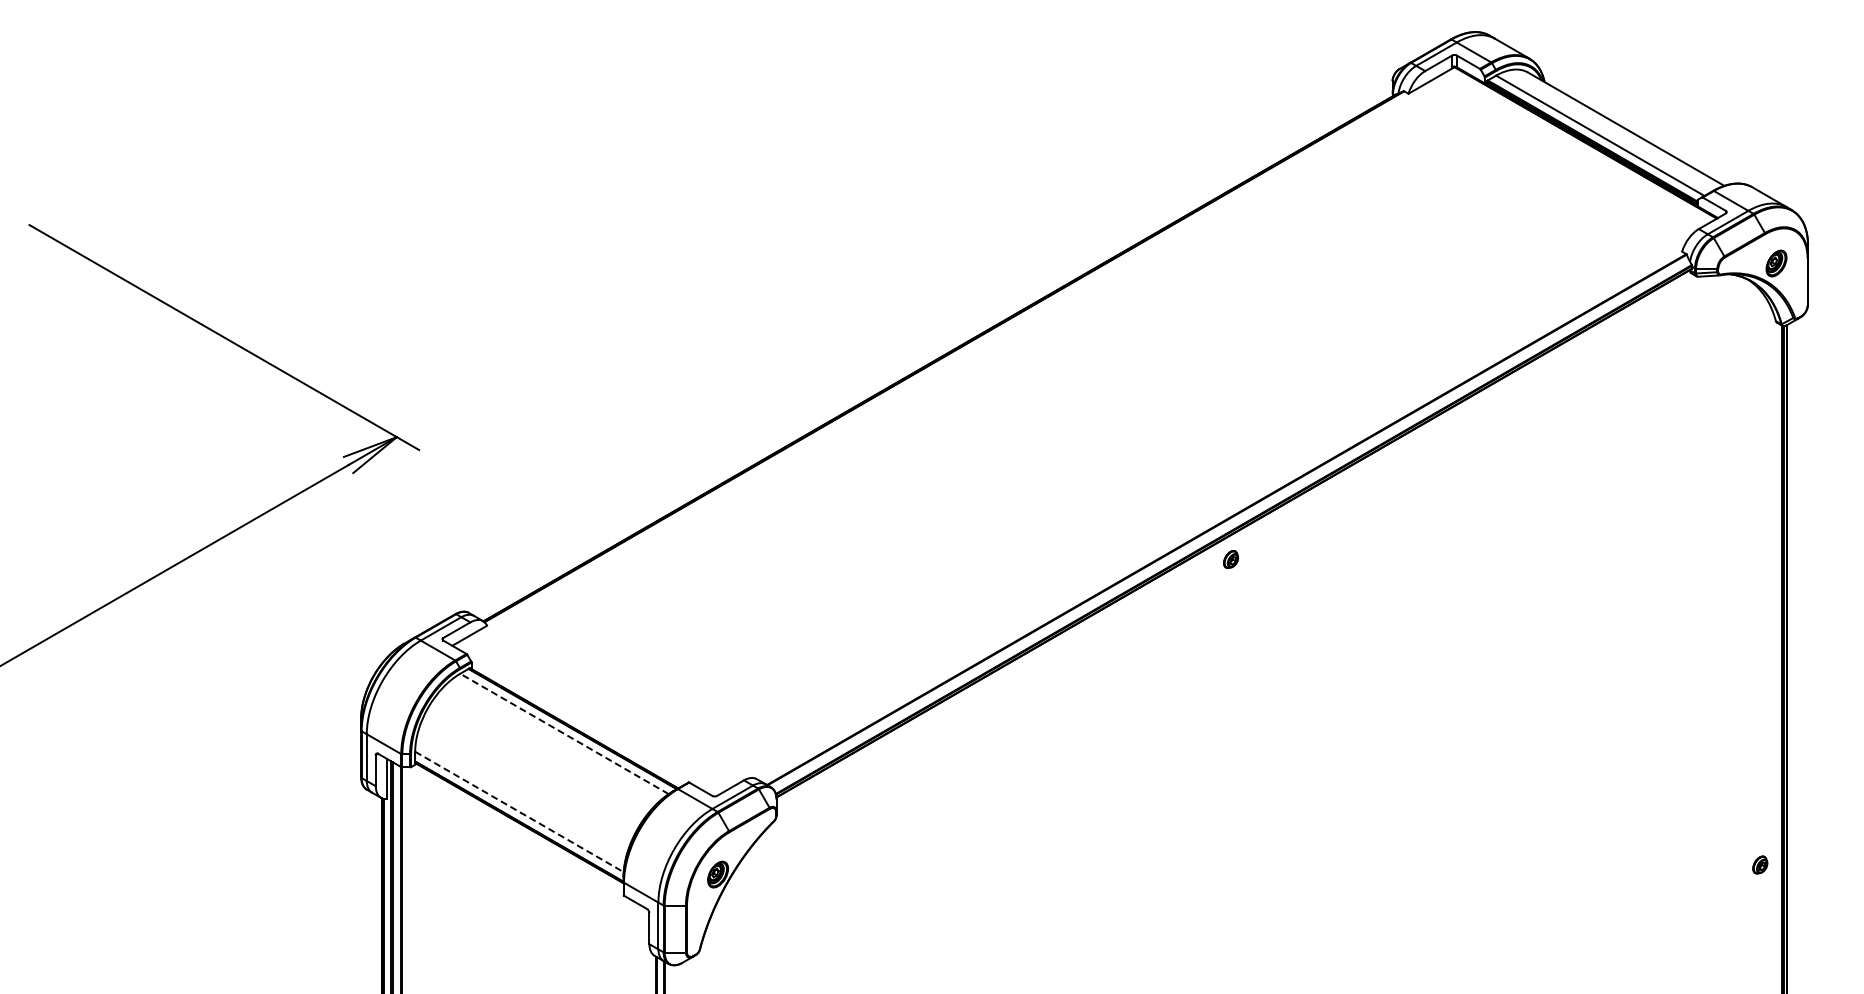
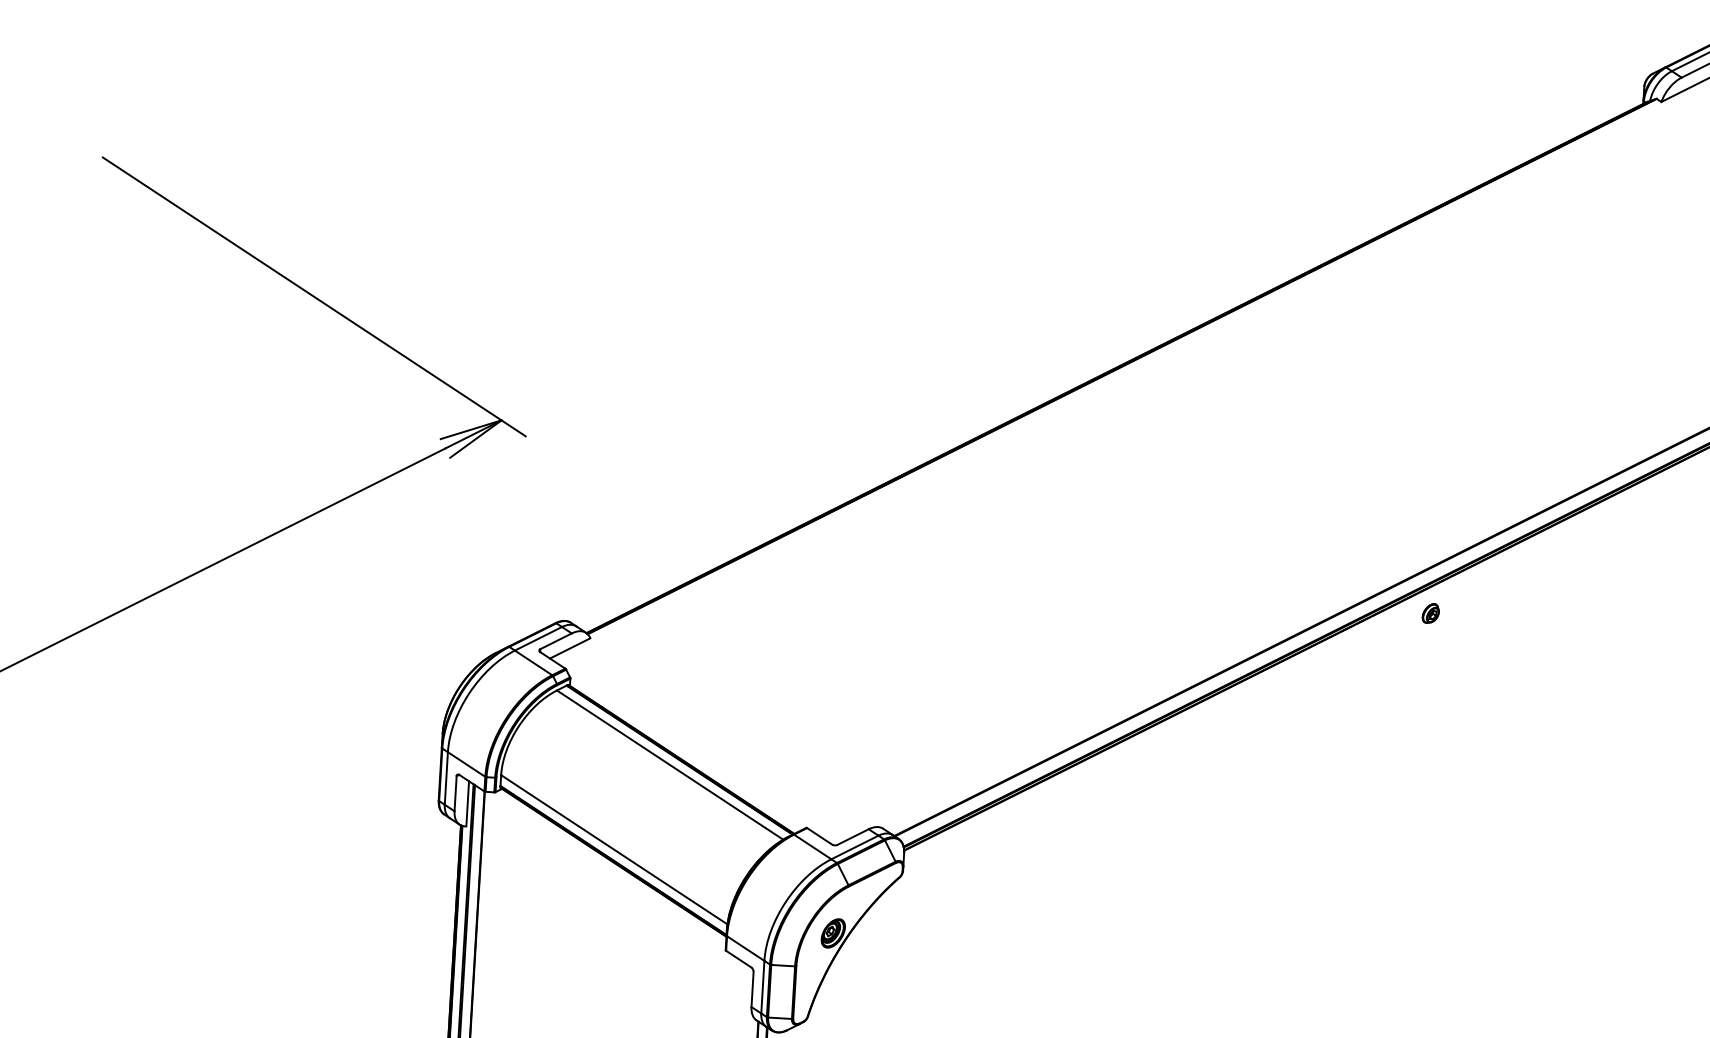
line: (564, 733) -> (670, 764), dashed -> solid
line: (519, 812) -> (614, 850), dashed -> solid

